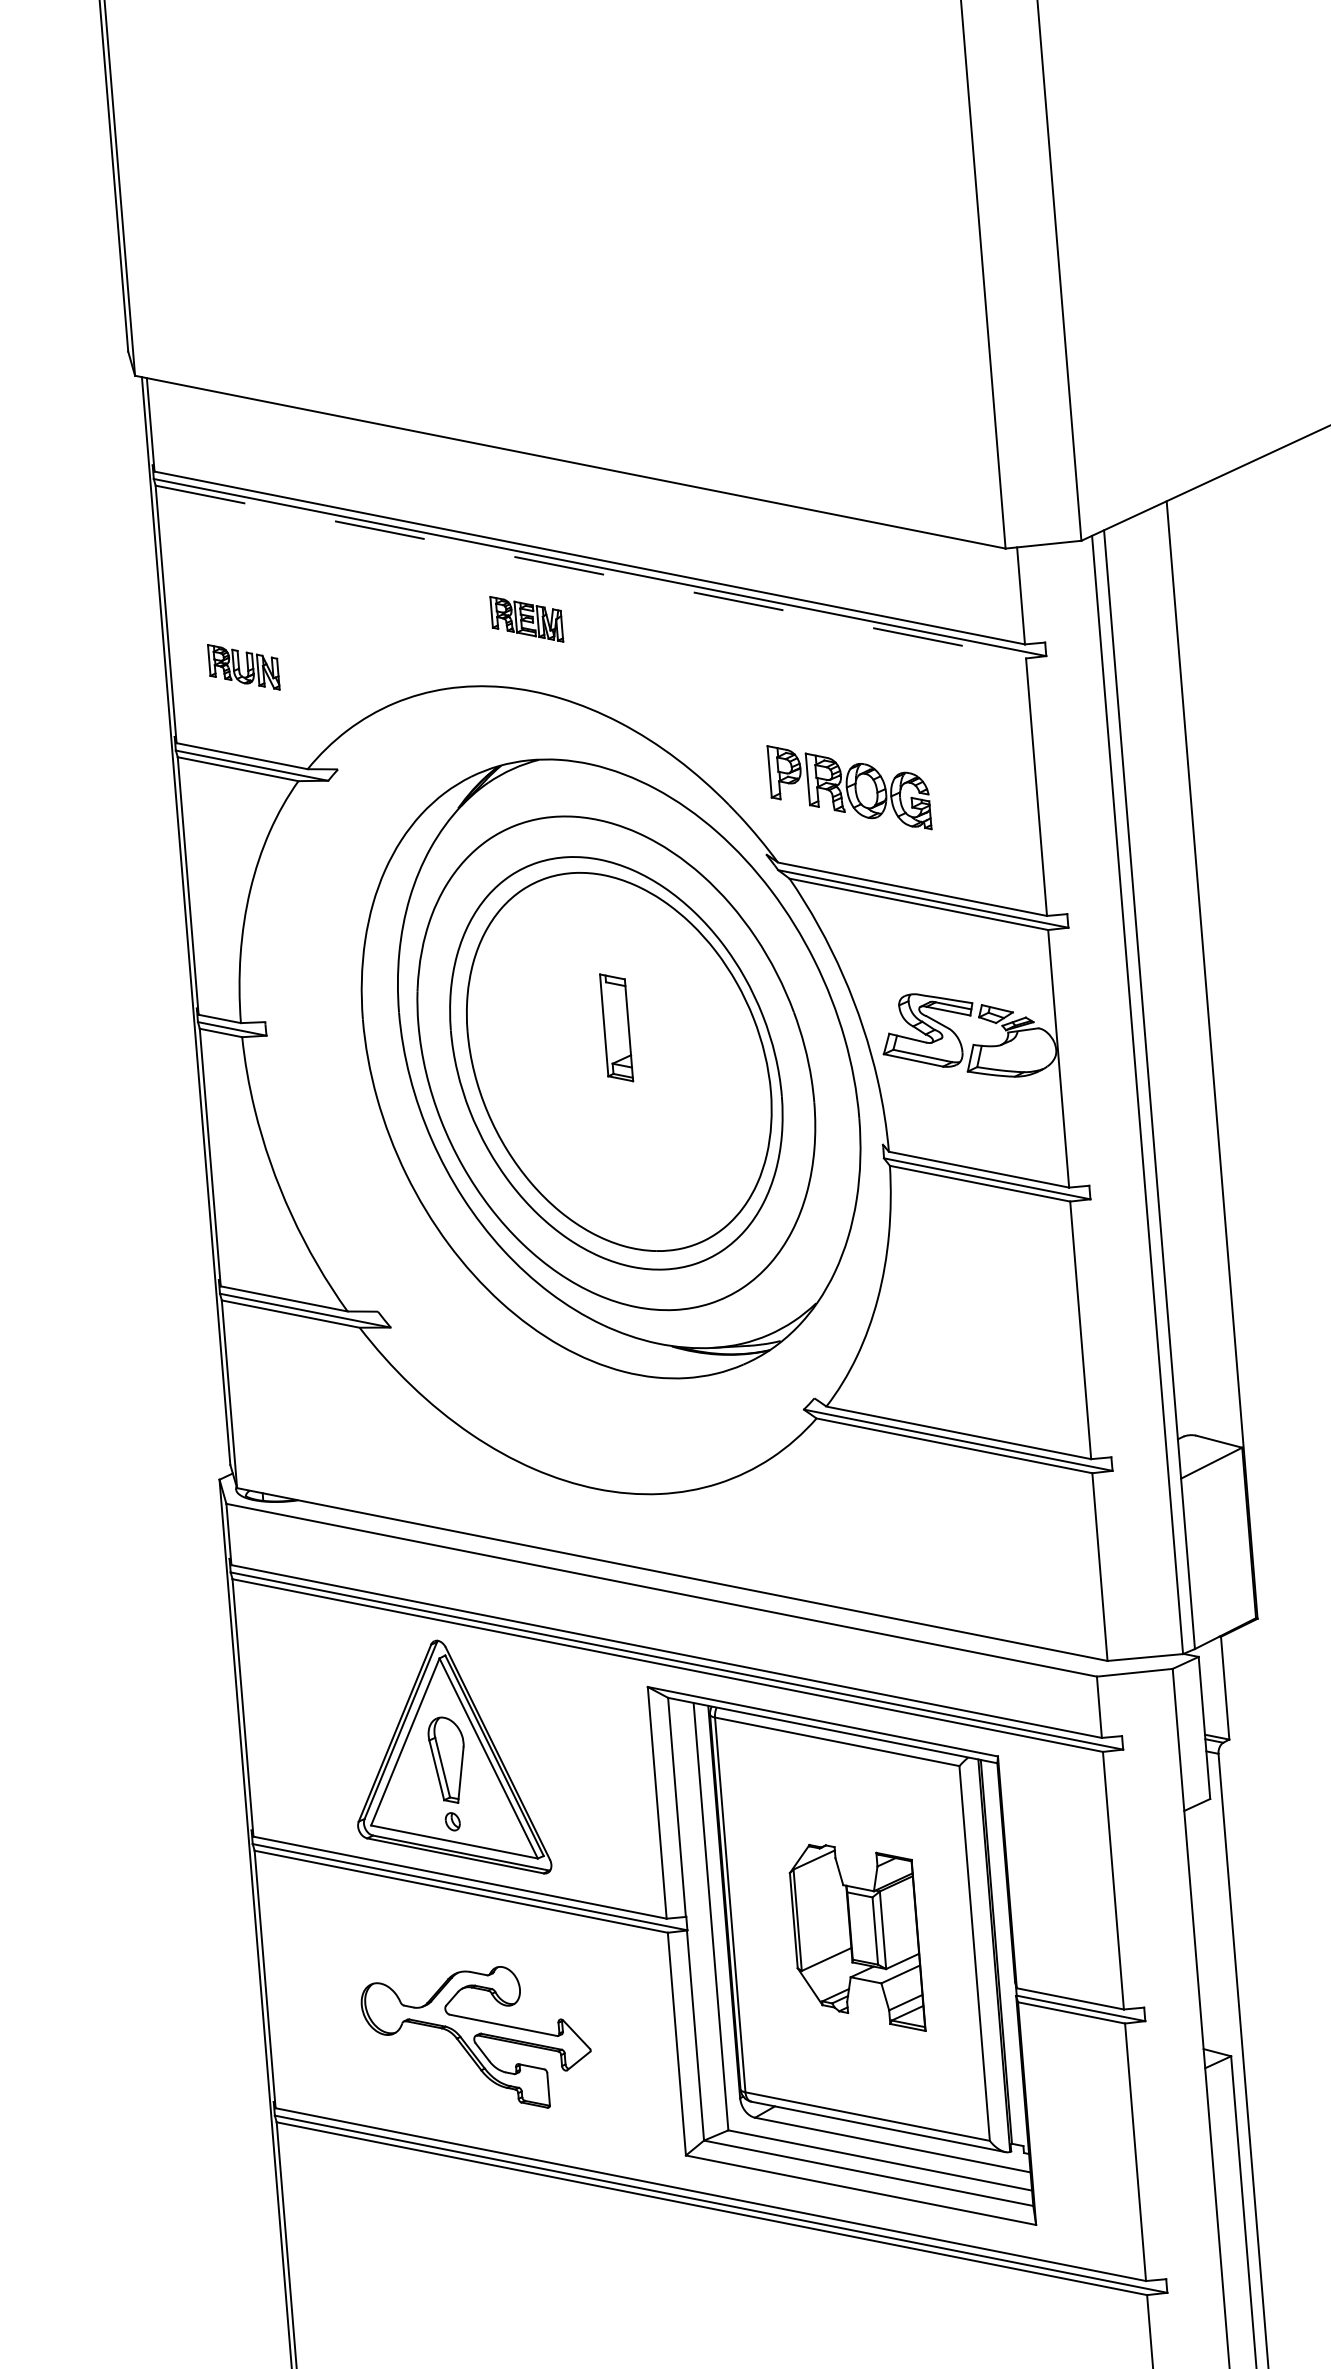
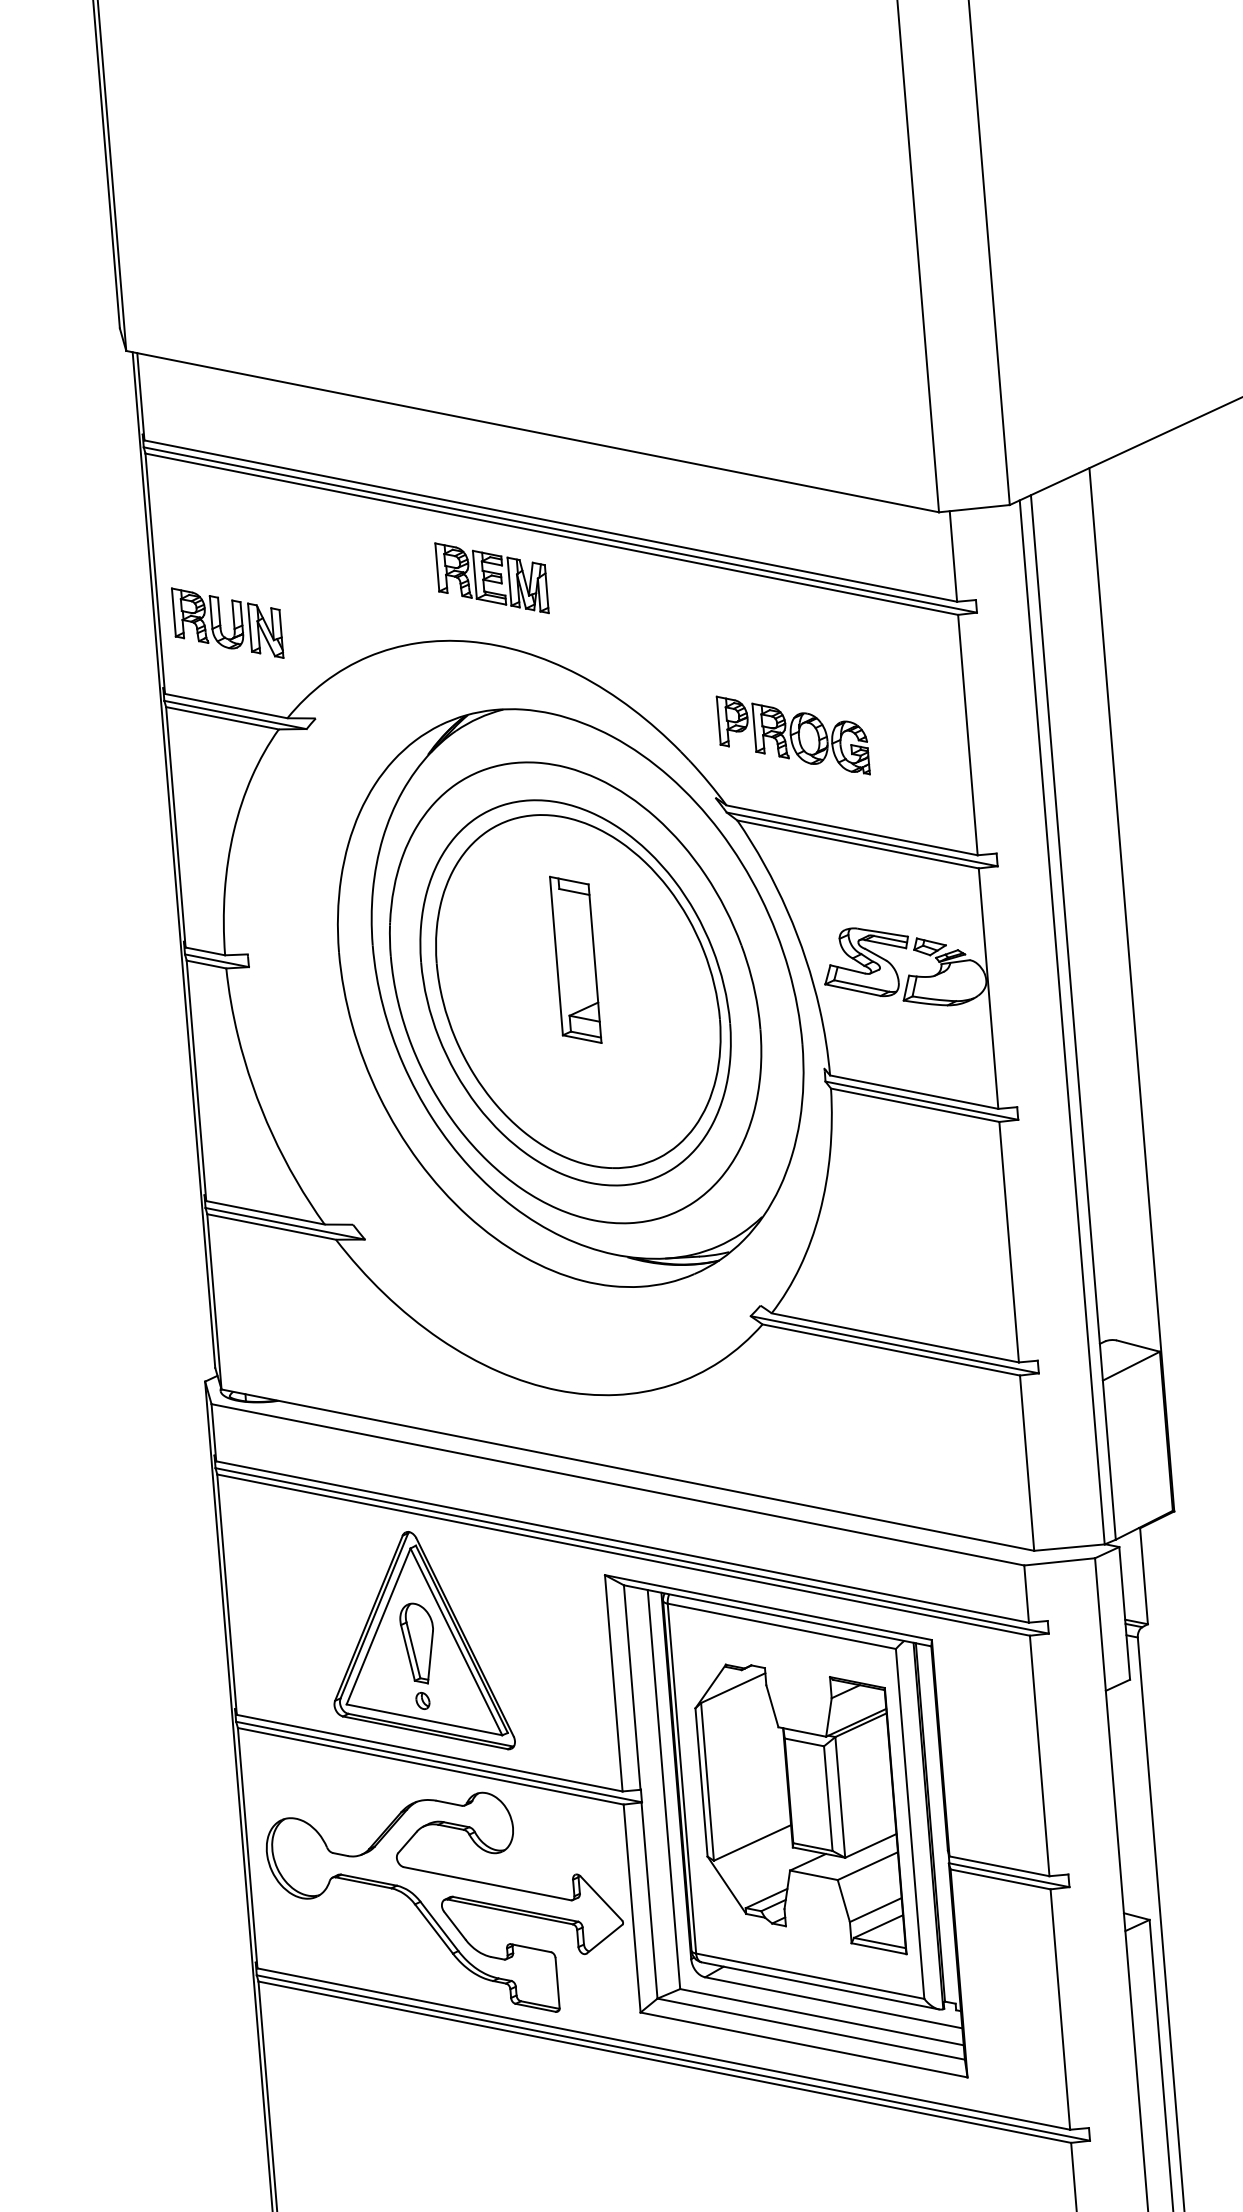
line: (591, 572) -> (552, 534), dashed -> solid
part: (526, 619) -> (491, 578), size x1.67
part: (243, 666) -> (227, 622), size x1.67
part: (616, 1027) -> (575, 959), size x1.67
part: (857, 1938) -> (800, 1809), size x1.67
part: (475, 2036) -> (444, 1901), size x1.67

